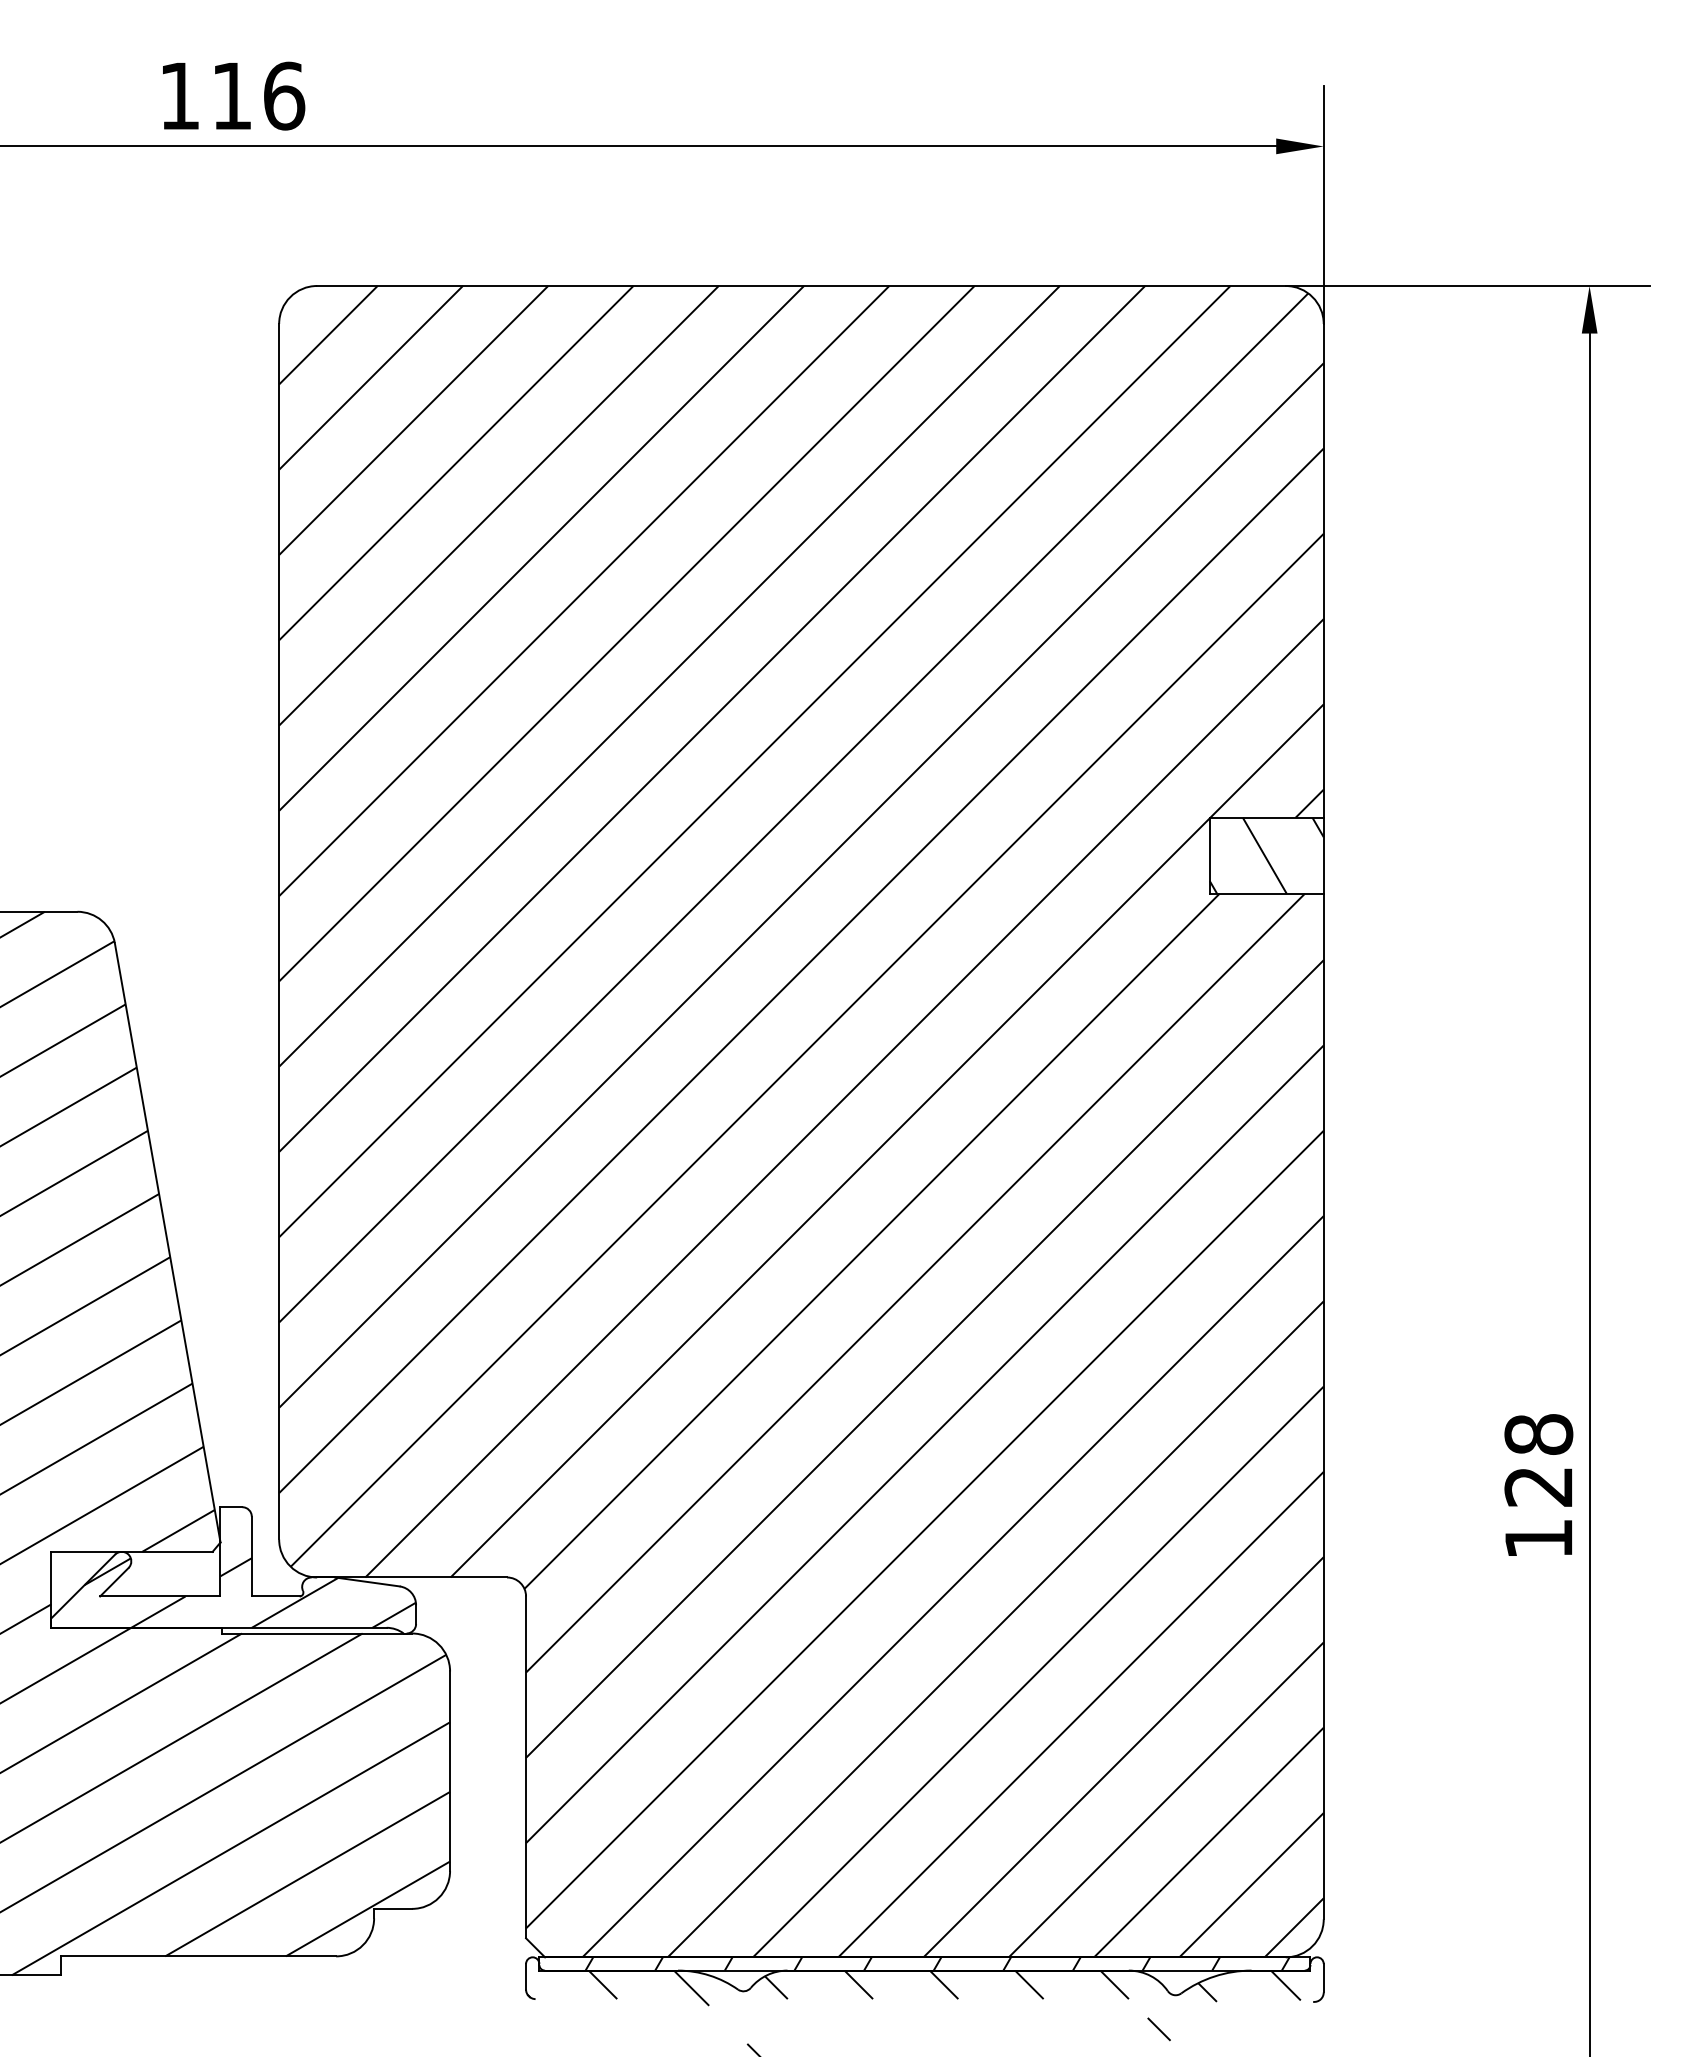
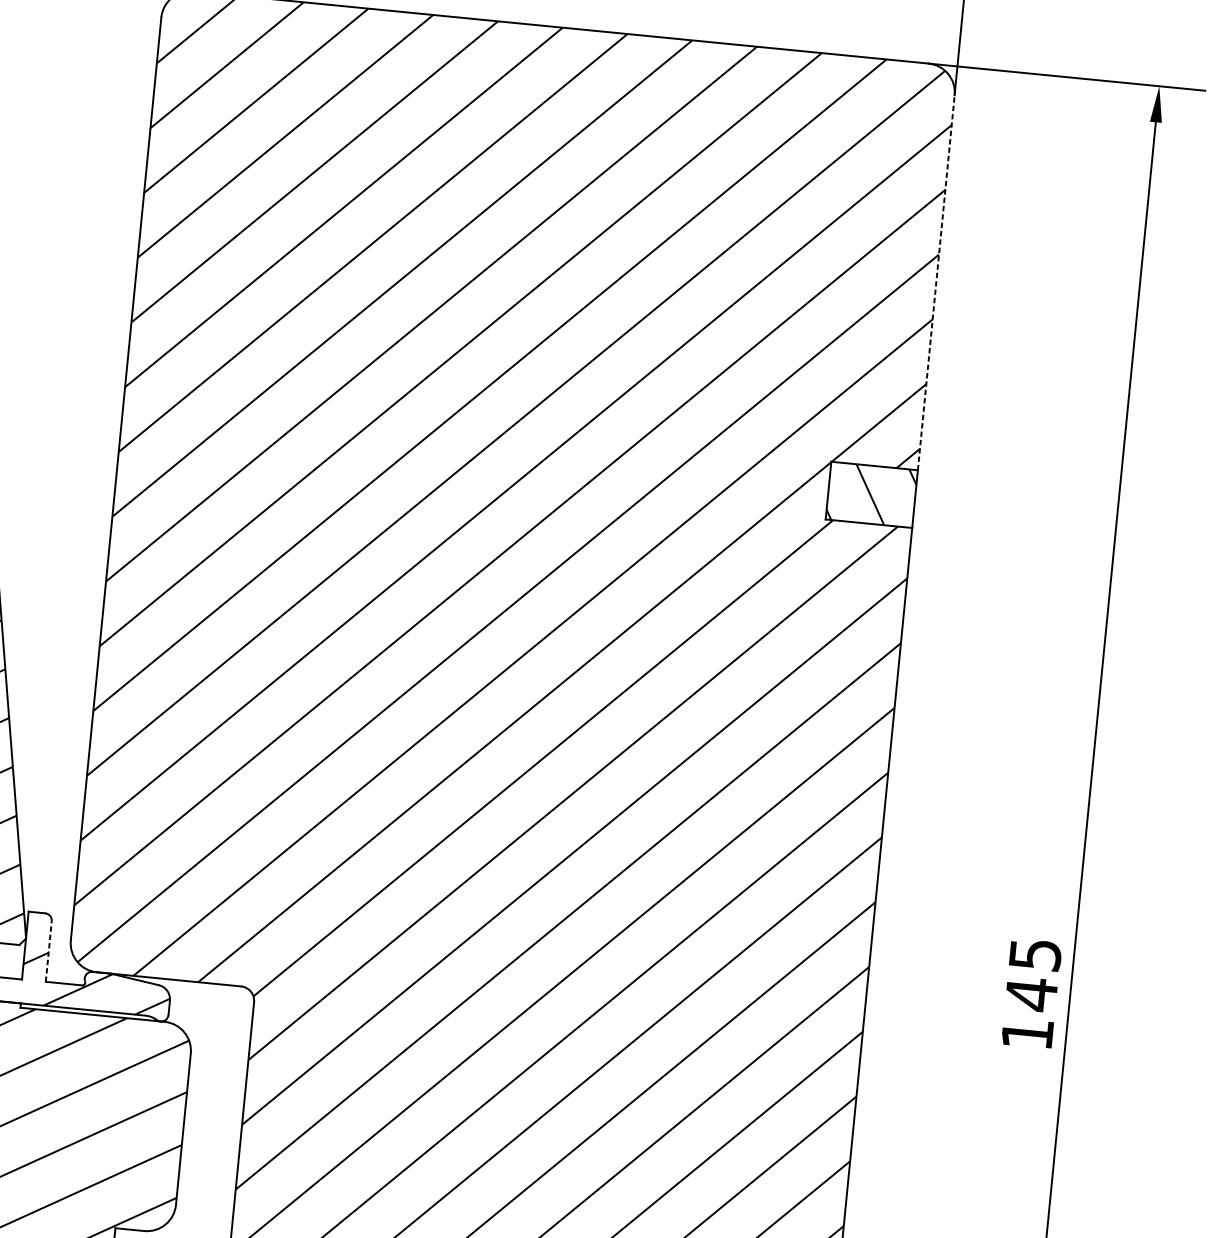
line: (1323, 570) -> (936, 282), solid -> dashed
text: (1538, 1461) -> (1033, 975), 128 -> 145
line: (251, 1556) -> (48, 951), solid -> dashed

